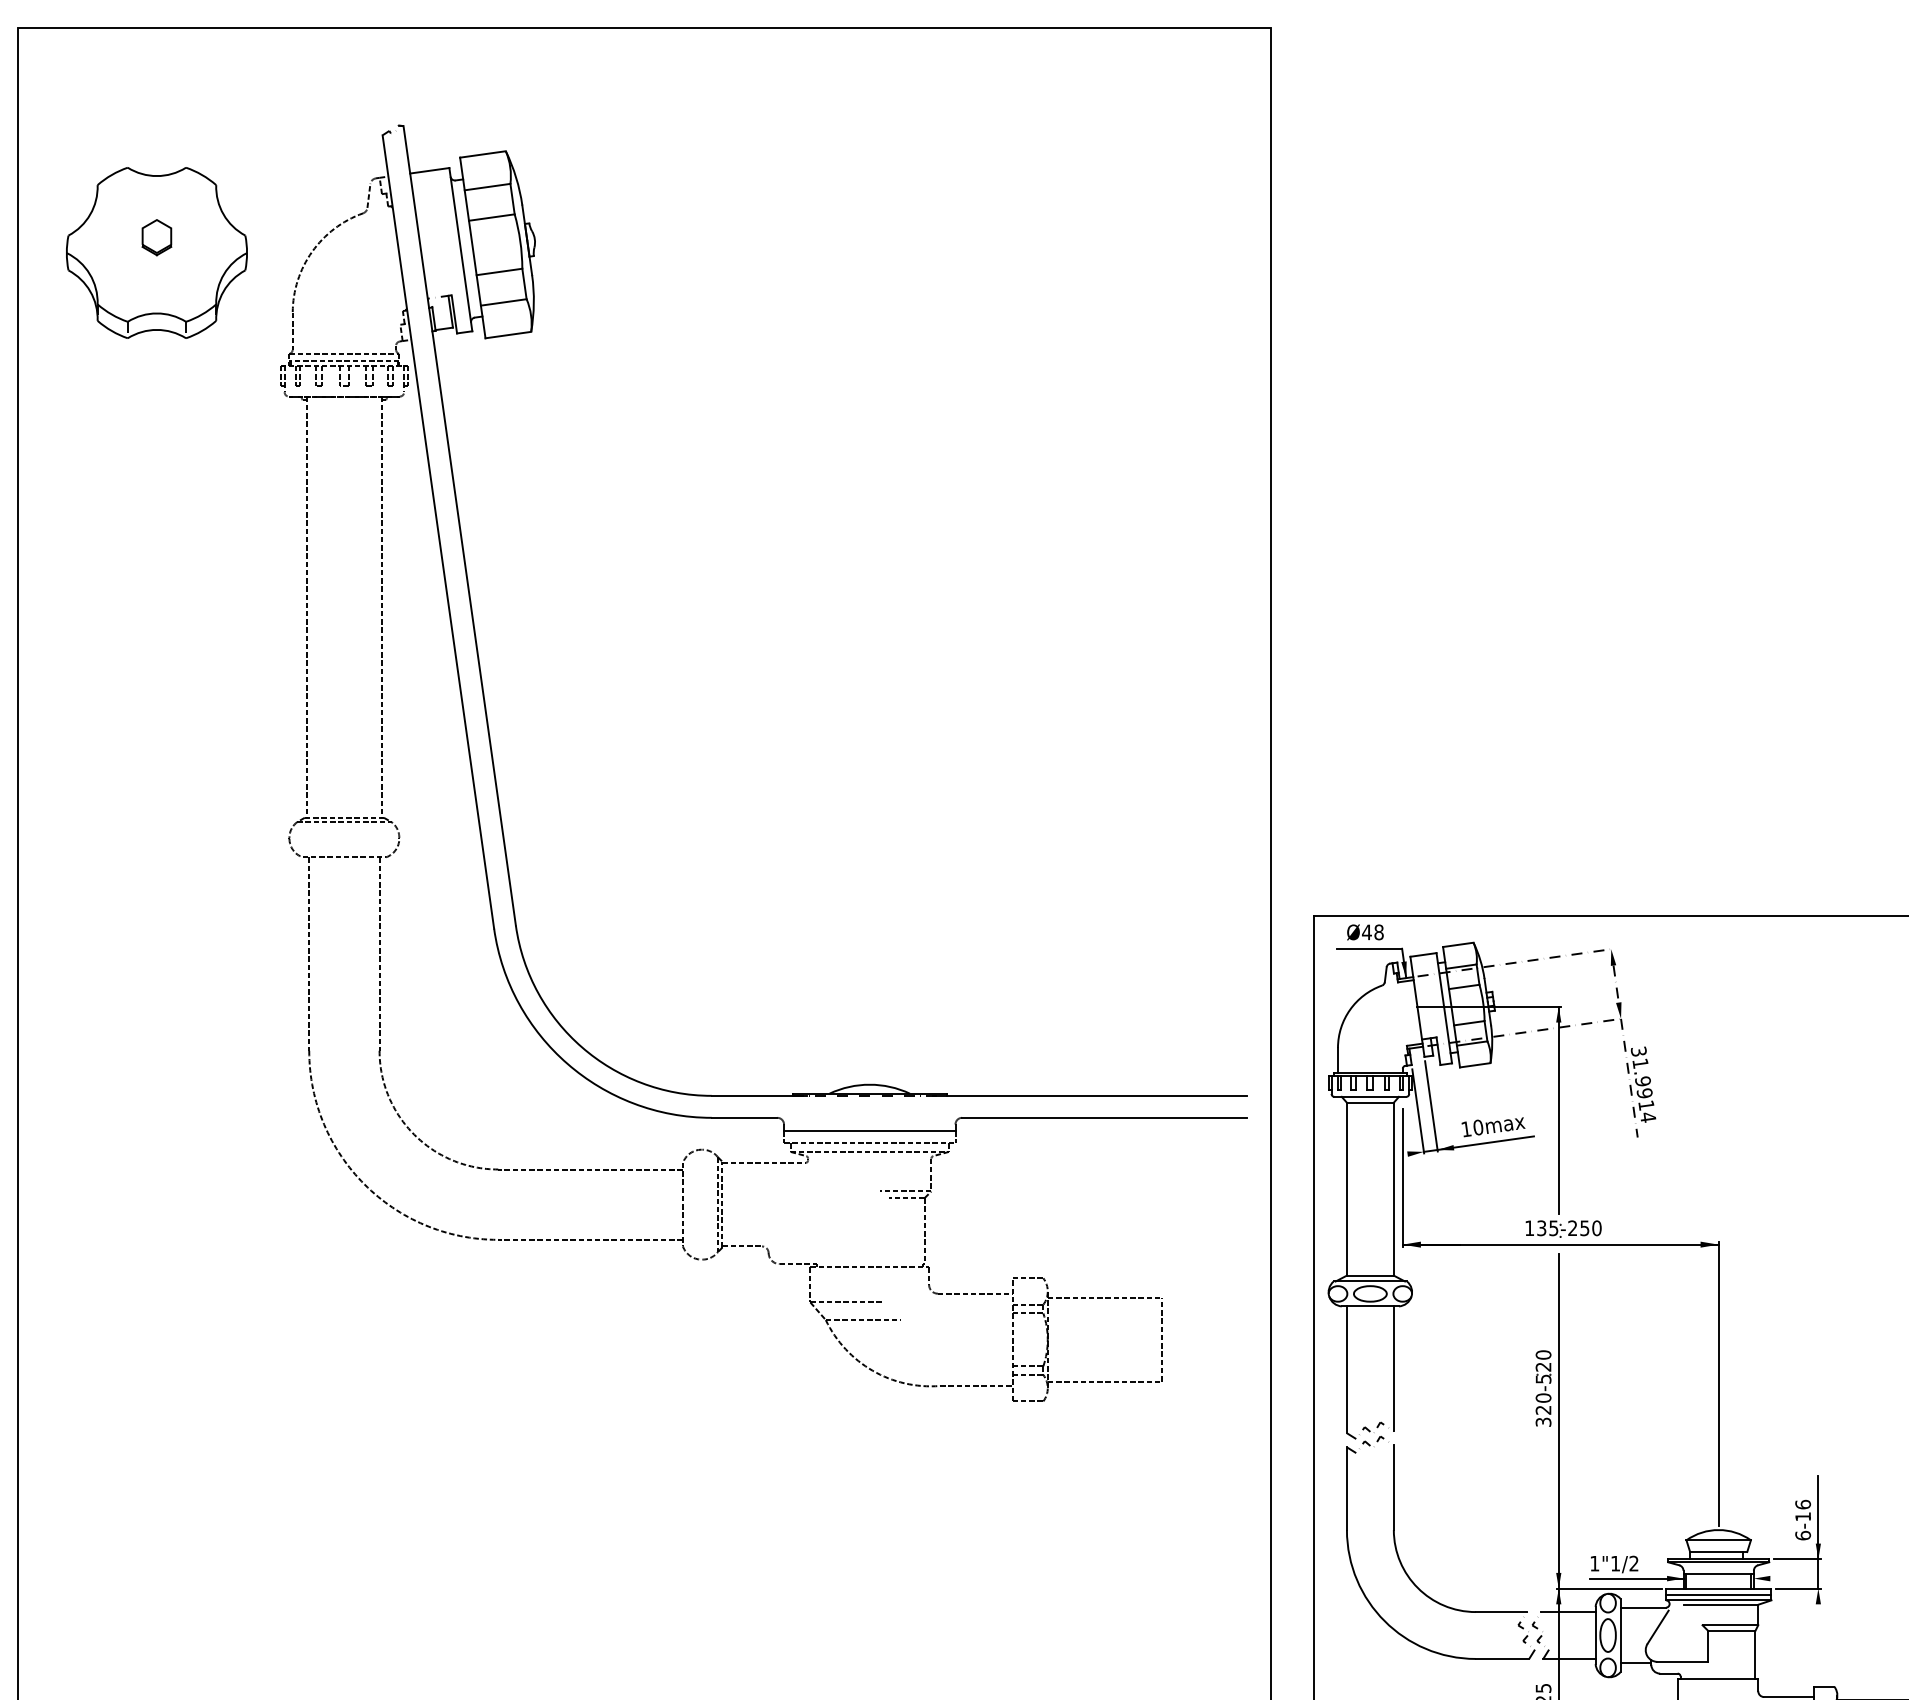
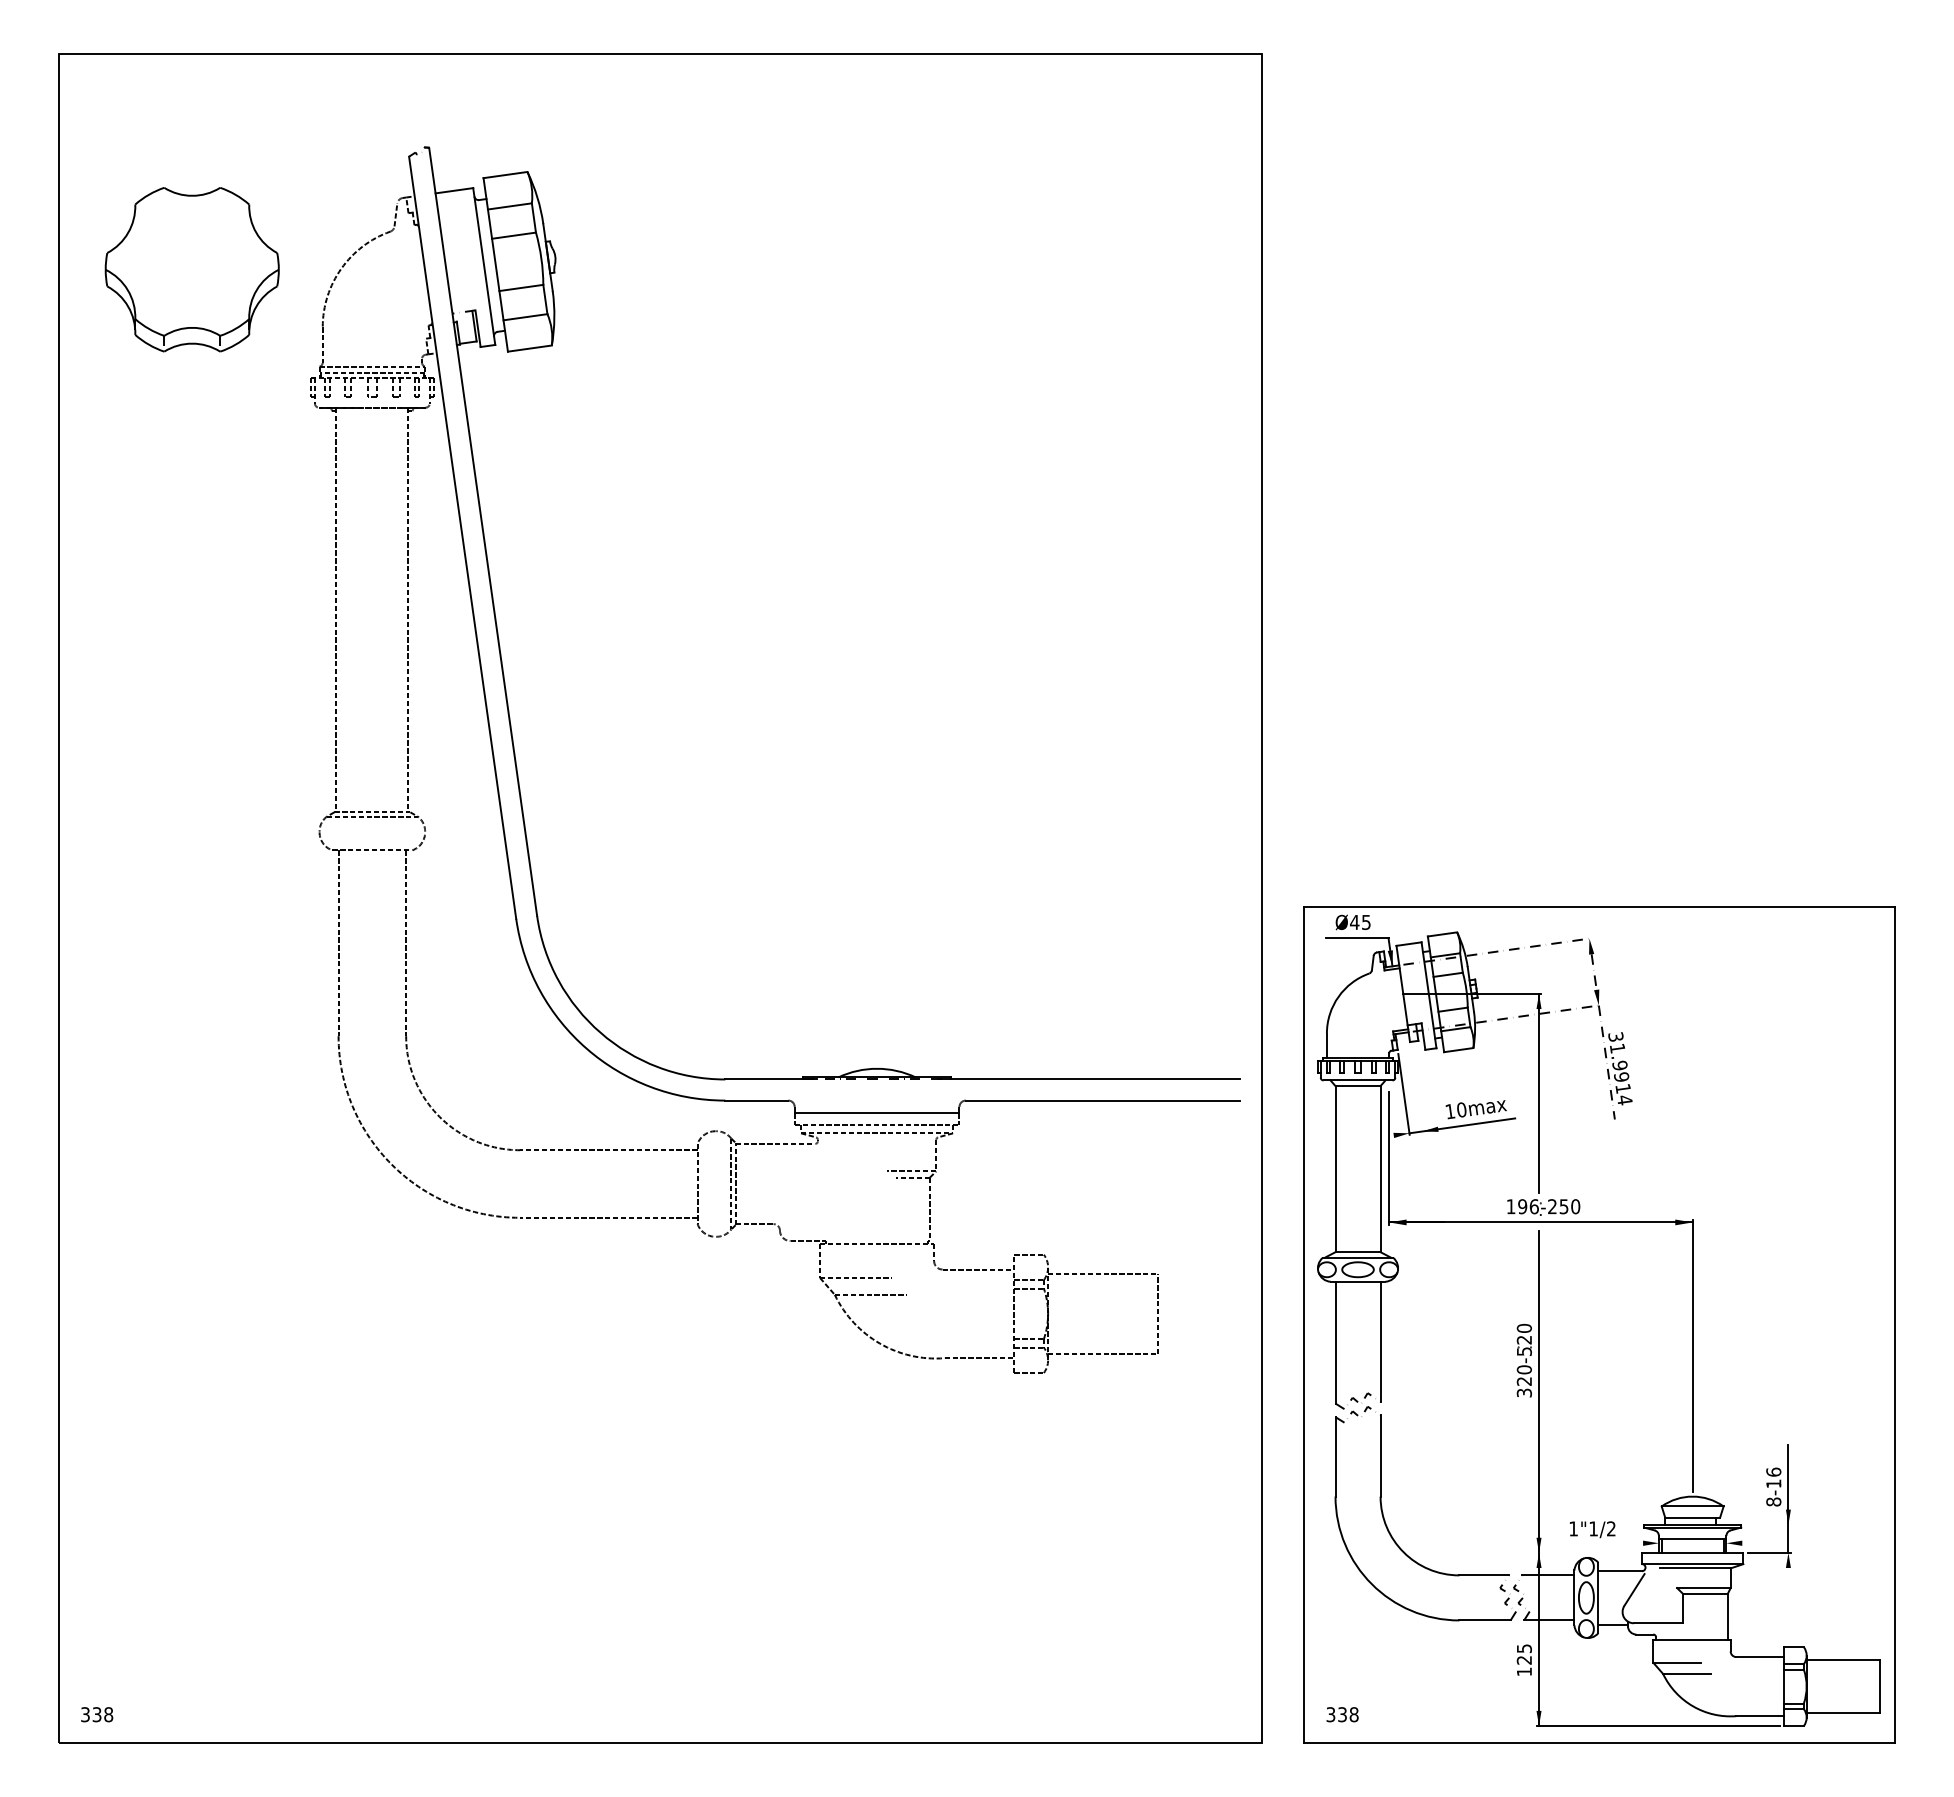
part: (156, 237) -> (191, 254), removed
text: (1379, 931) -> (1366, 921), Ø48 -> Ø45
line: (1431, 1106) -> (1416, 1089), removed
text: (1547, 1228) -> (1528, 1206), 135-250 -> 196-250
text: (1802, 1535) -> (1773, 1501), 6-16 -> 8-16
line: (1796, 1559) -> (1767, 1524), removed
line: (1636, 1578) -> (1613, 1543), removed
line: (1608, 1588) -> (1586, 1552), removed
line: (1718, 1594) -> (1692, 1558), removed

